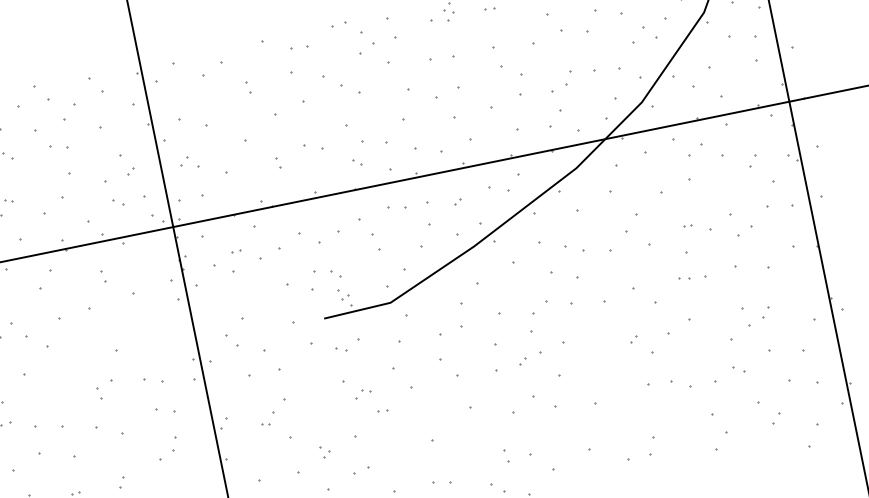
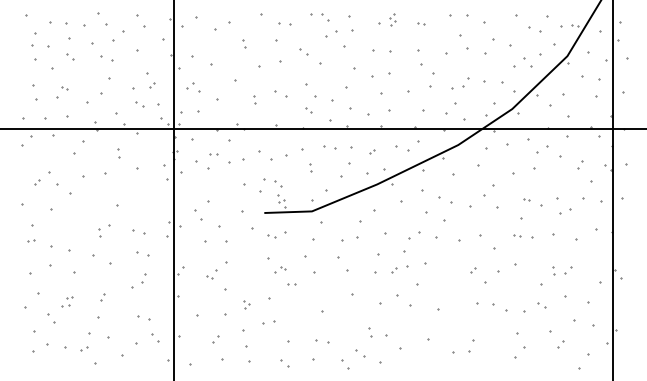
part: (354, 27) -> (325, 17), size x0.62
part: (333, 81) -> (303, 51), size x0.62
part: (375, 241) -> (310, 167), size x0.62
part: (745, 316) -> (553, 270), size x0.62

